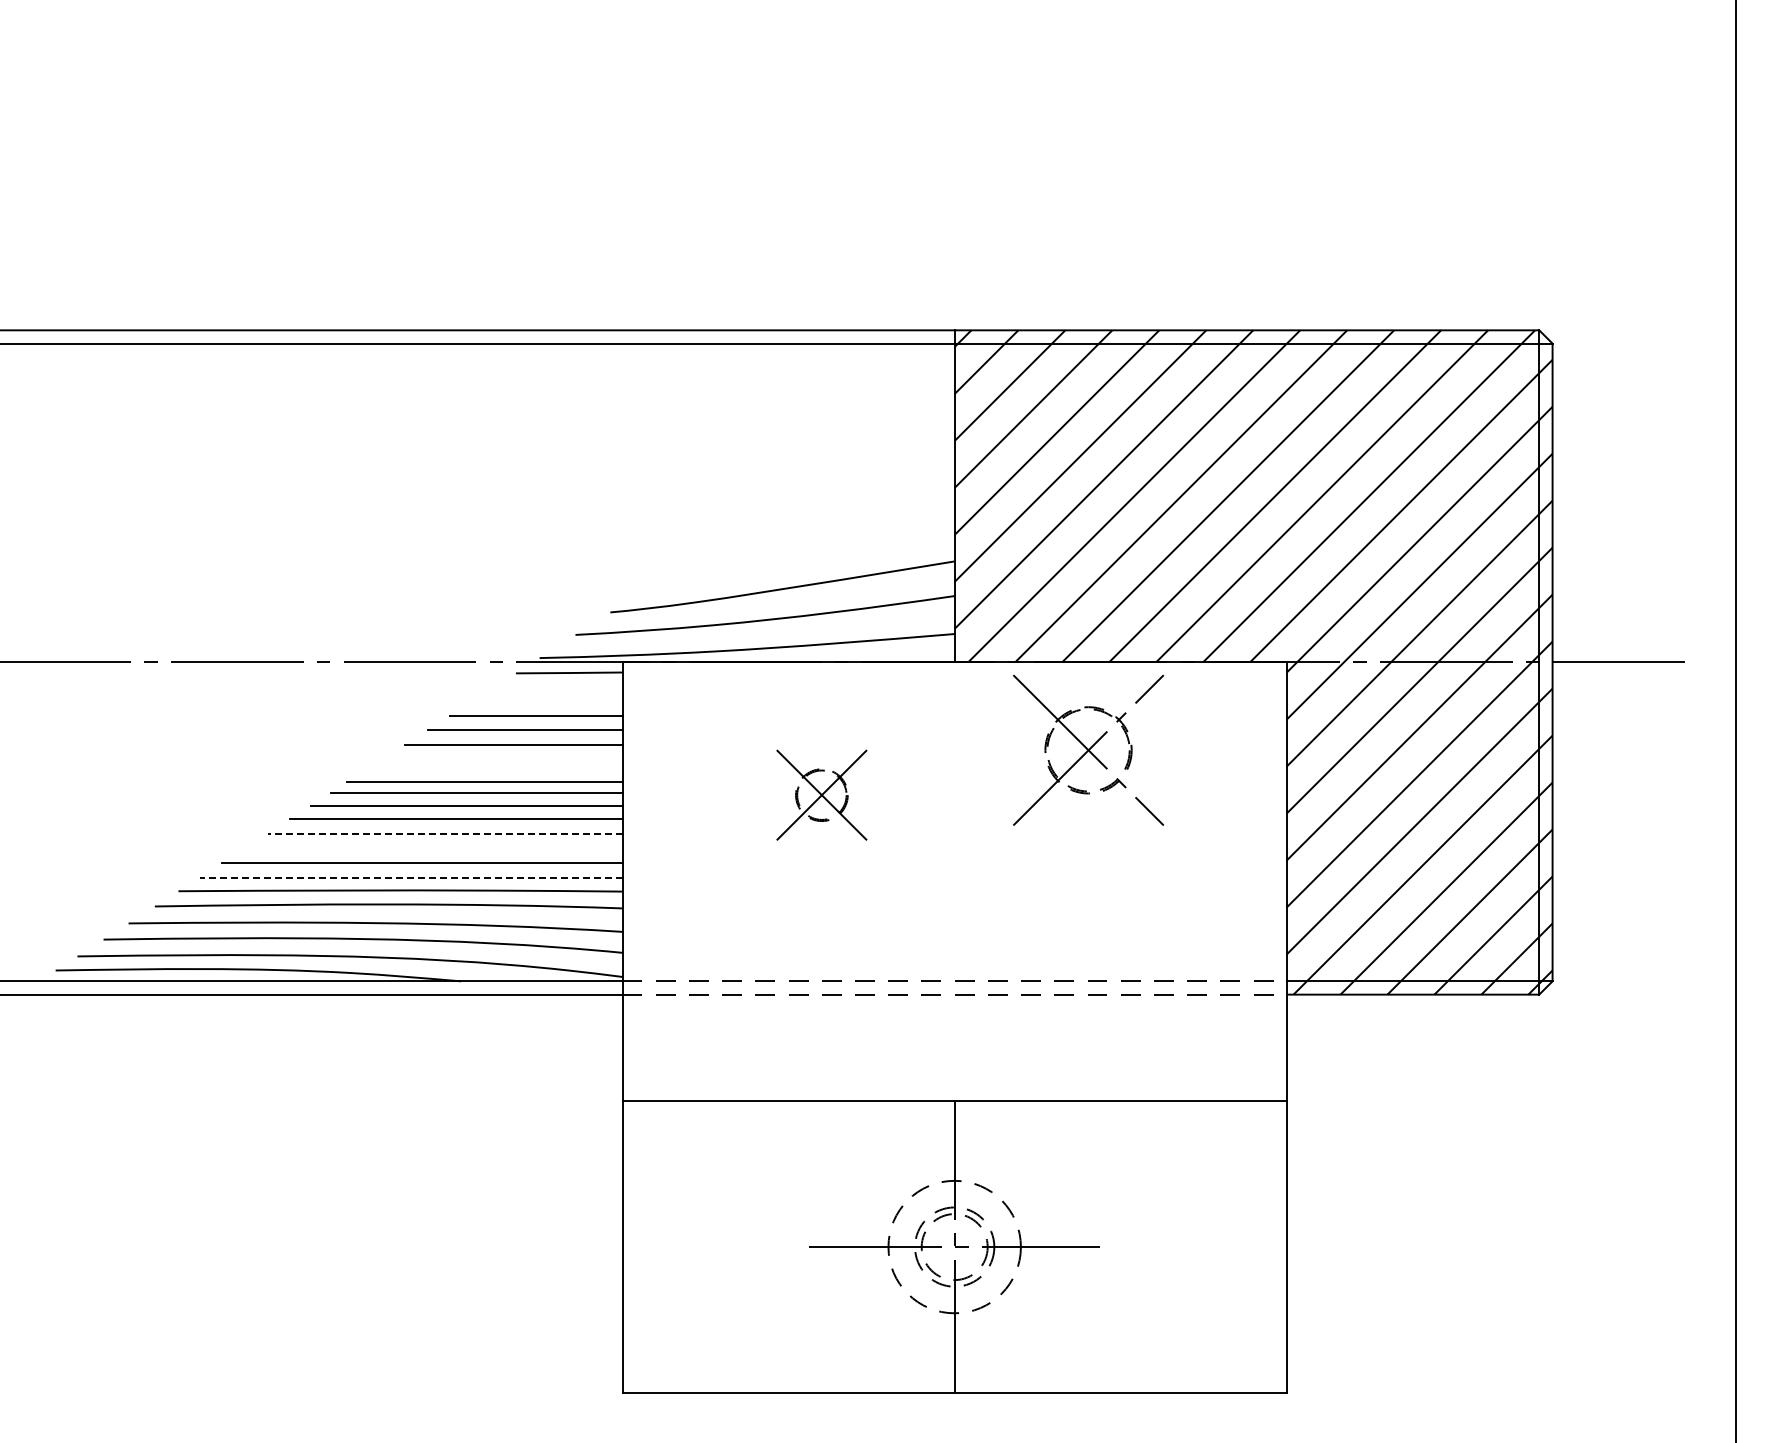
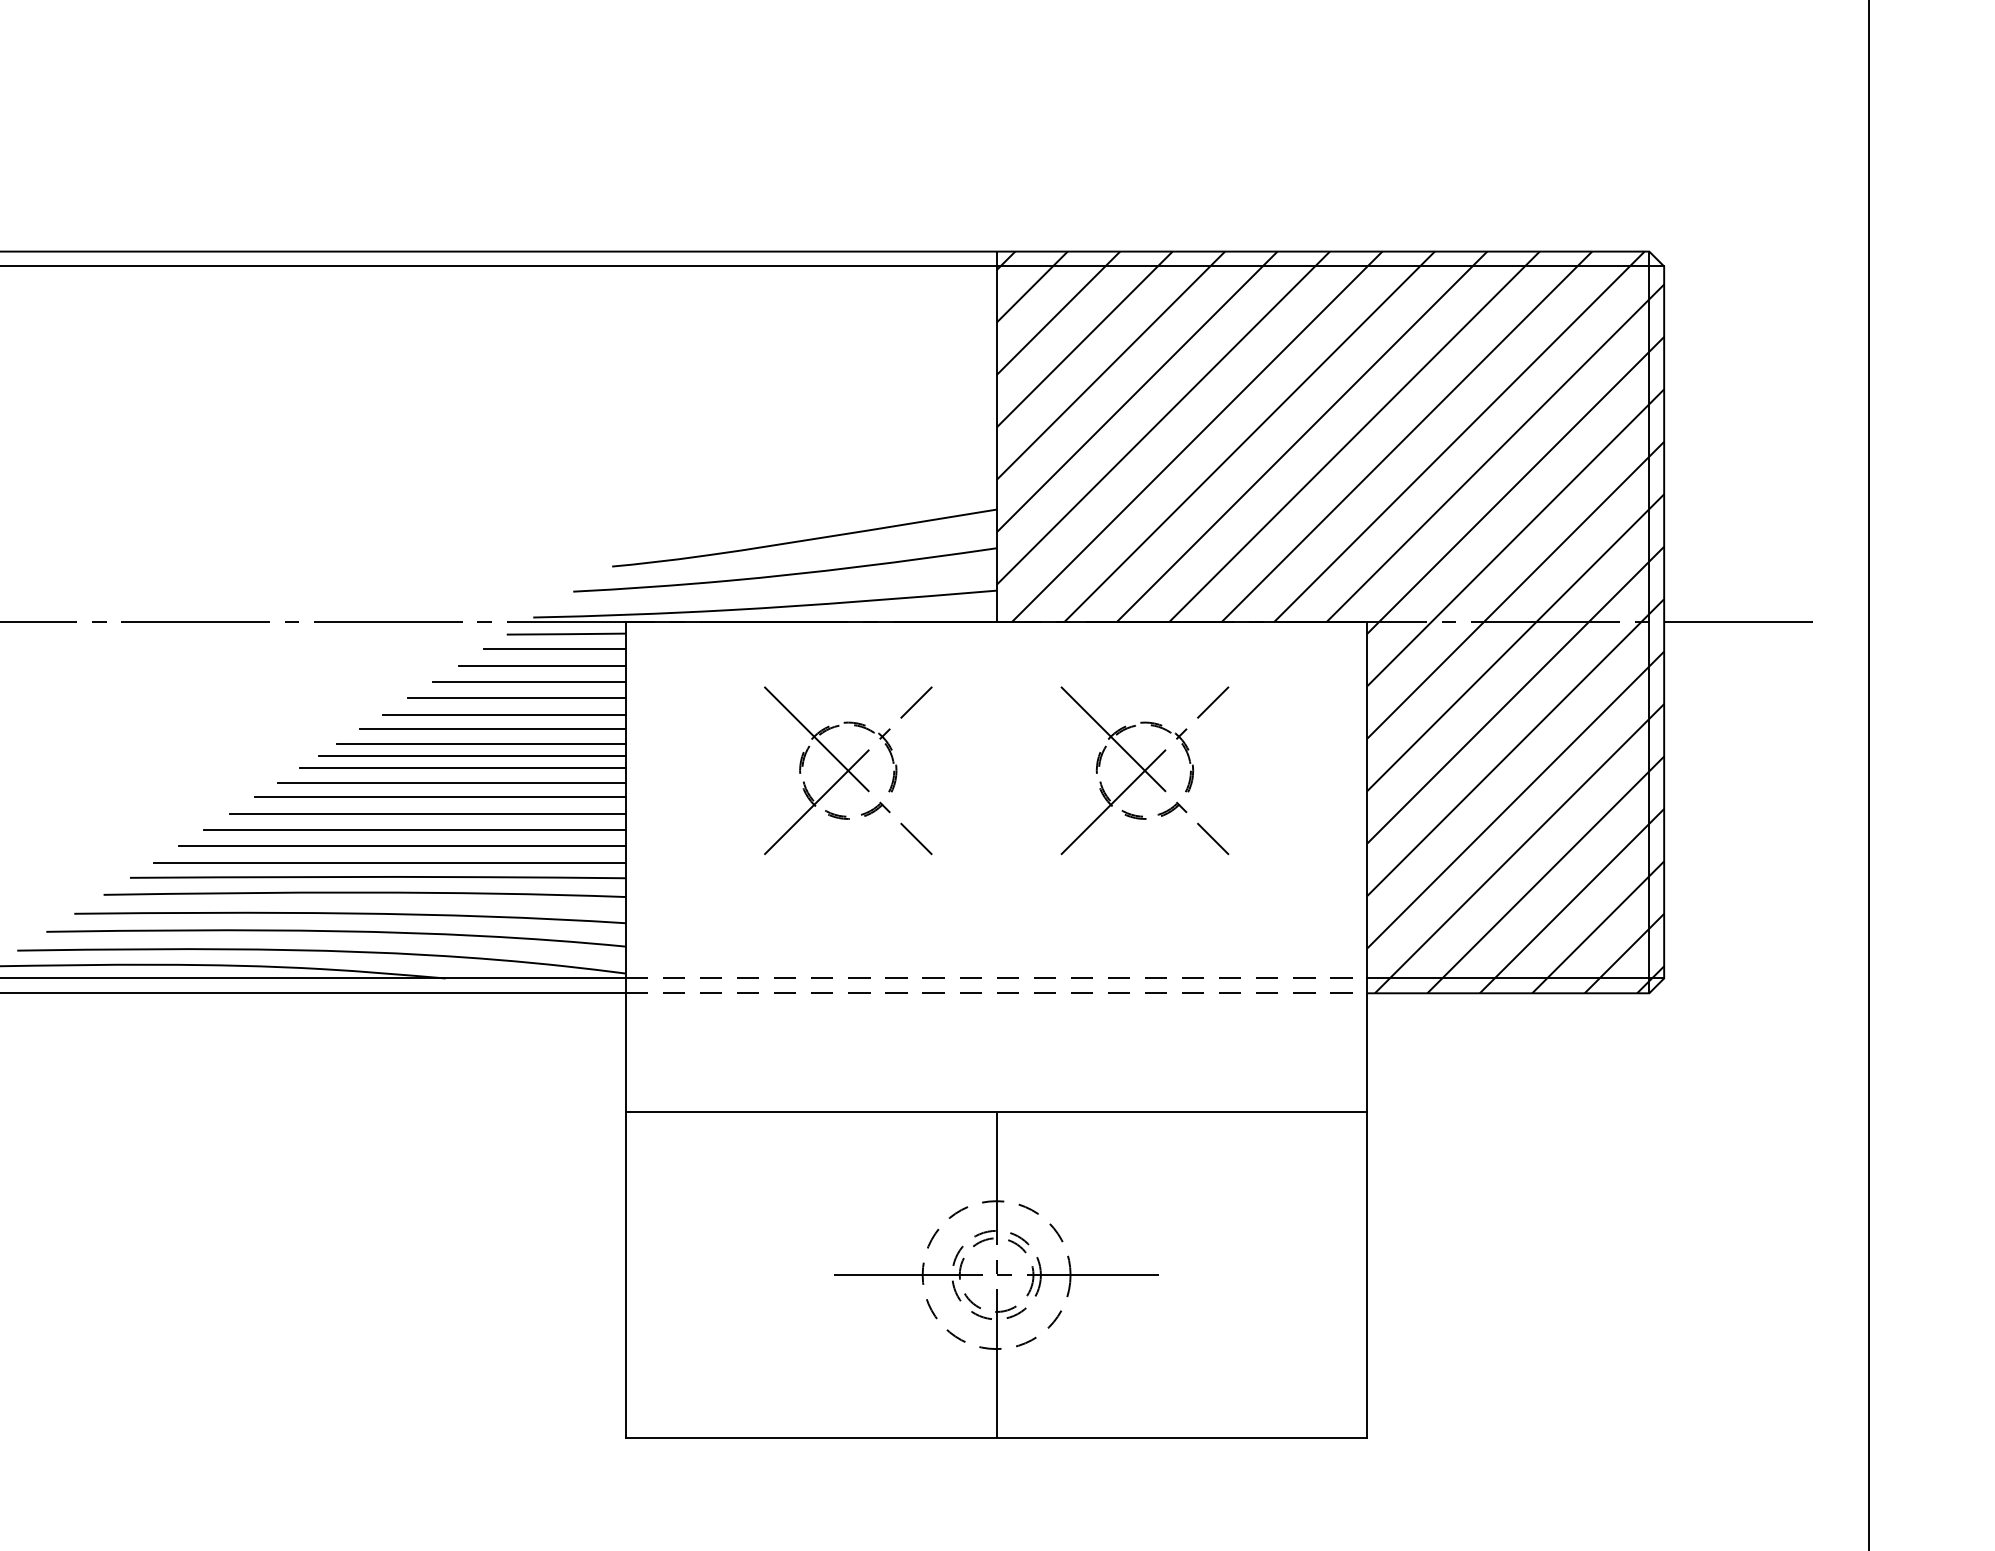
line: (558, 686) -> (554, 649), added
line: (547, 701) -> (542, 666), added
part: (1088, 749) -> (1144, 769), moved
line: (503, 758) -> (492, 729), added
line: (493, 771) -> (481, 744), added
part: (821, 794) -> (847, 769), size x1.67
line: (444, 833) -> (427, 813), dashed -> solid
line: (433, 848) -> (414, 830), added
line: (410, 877) -> (389, 862), dashed -> solid

